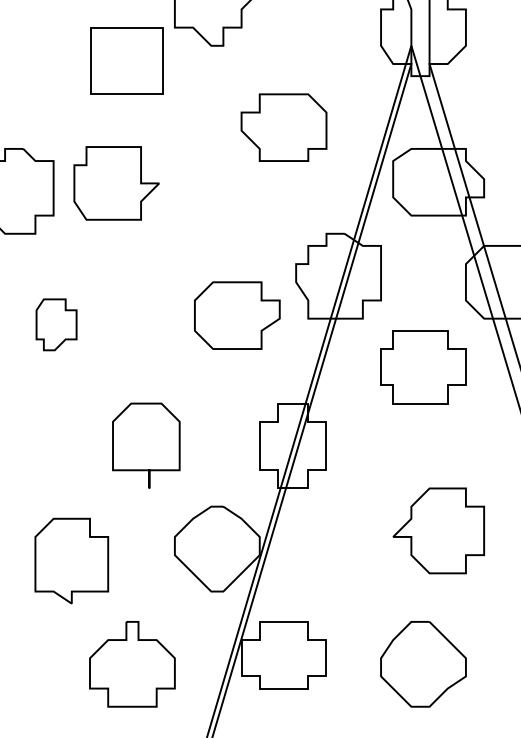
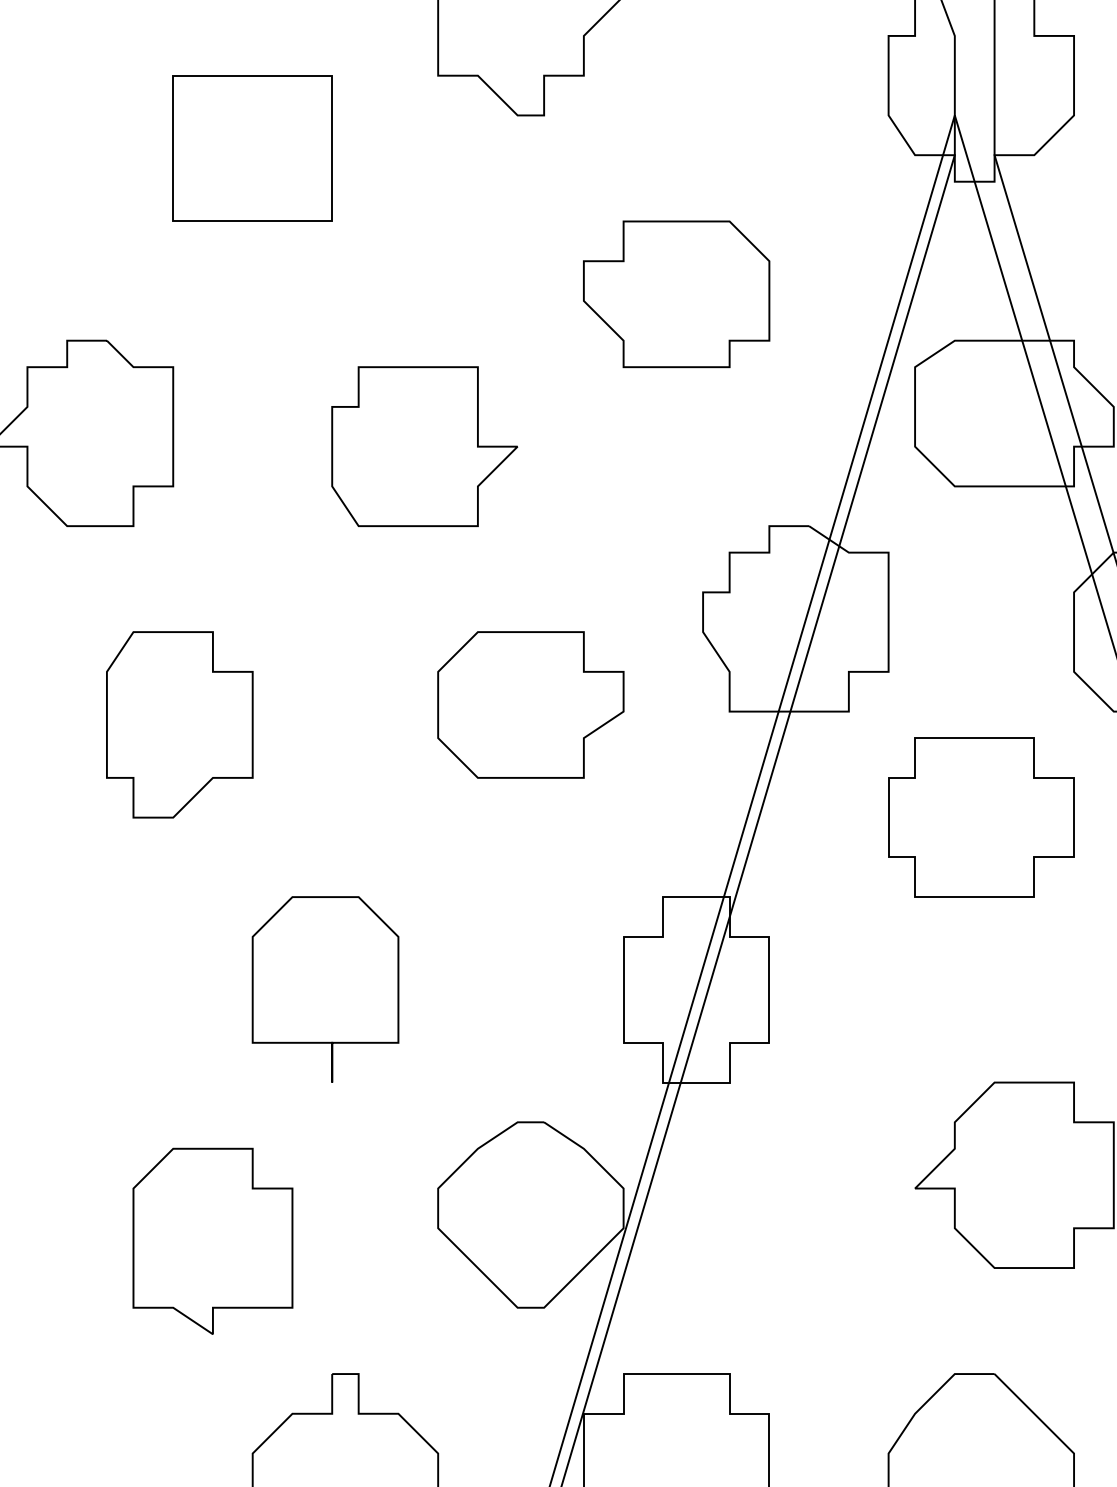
part: (126, 60) -> (251, 147), moved
part: (116, 183) -> (424, 446), moved
part: (237, 315) -> (531, 704), moved
part: (56, 324) -> (179, 724), size x1.67
part: (146, 445) -> (325, 988), moved

